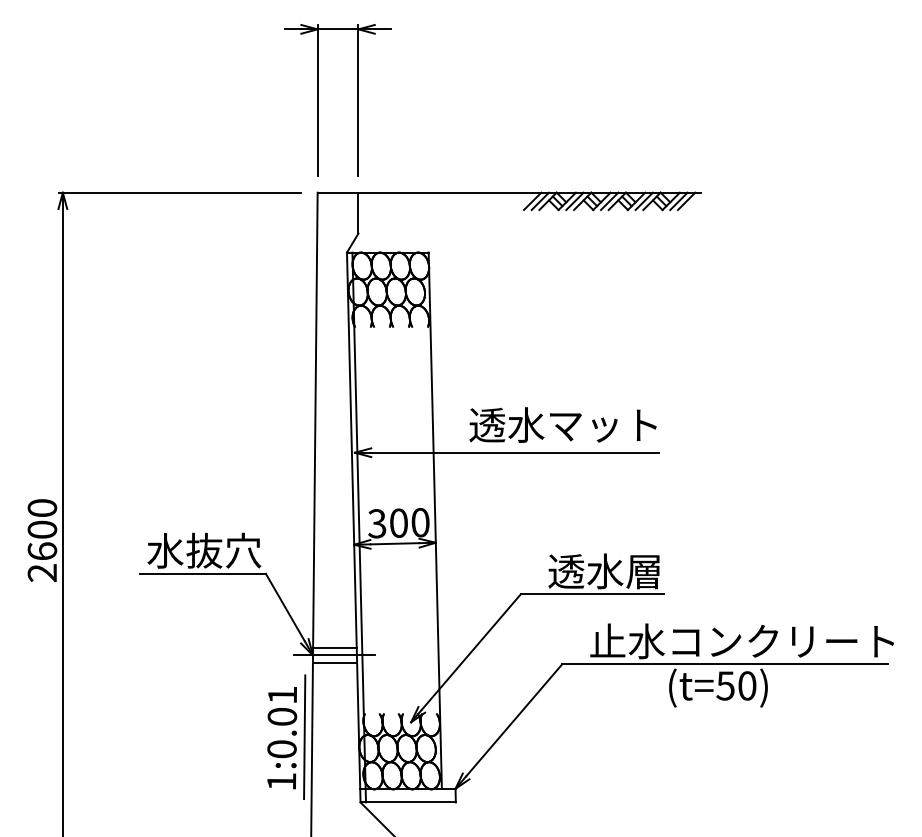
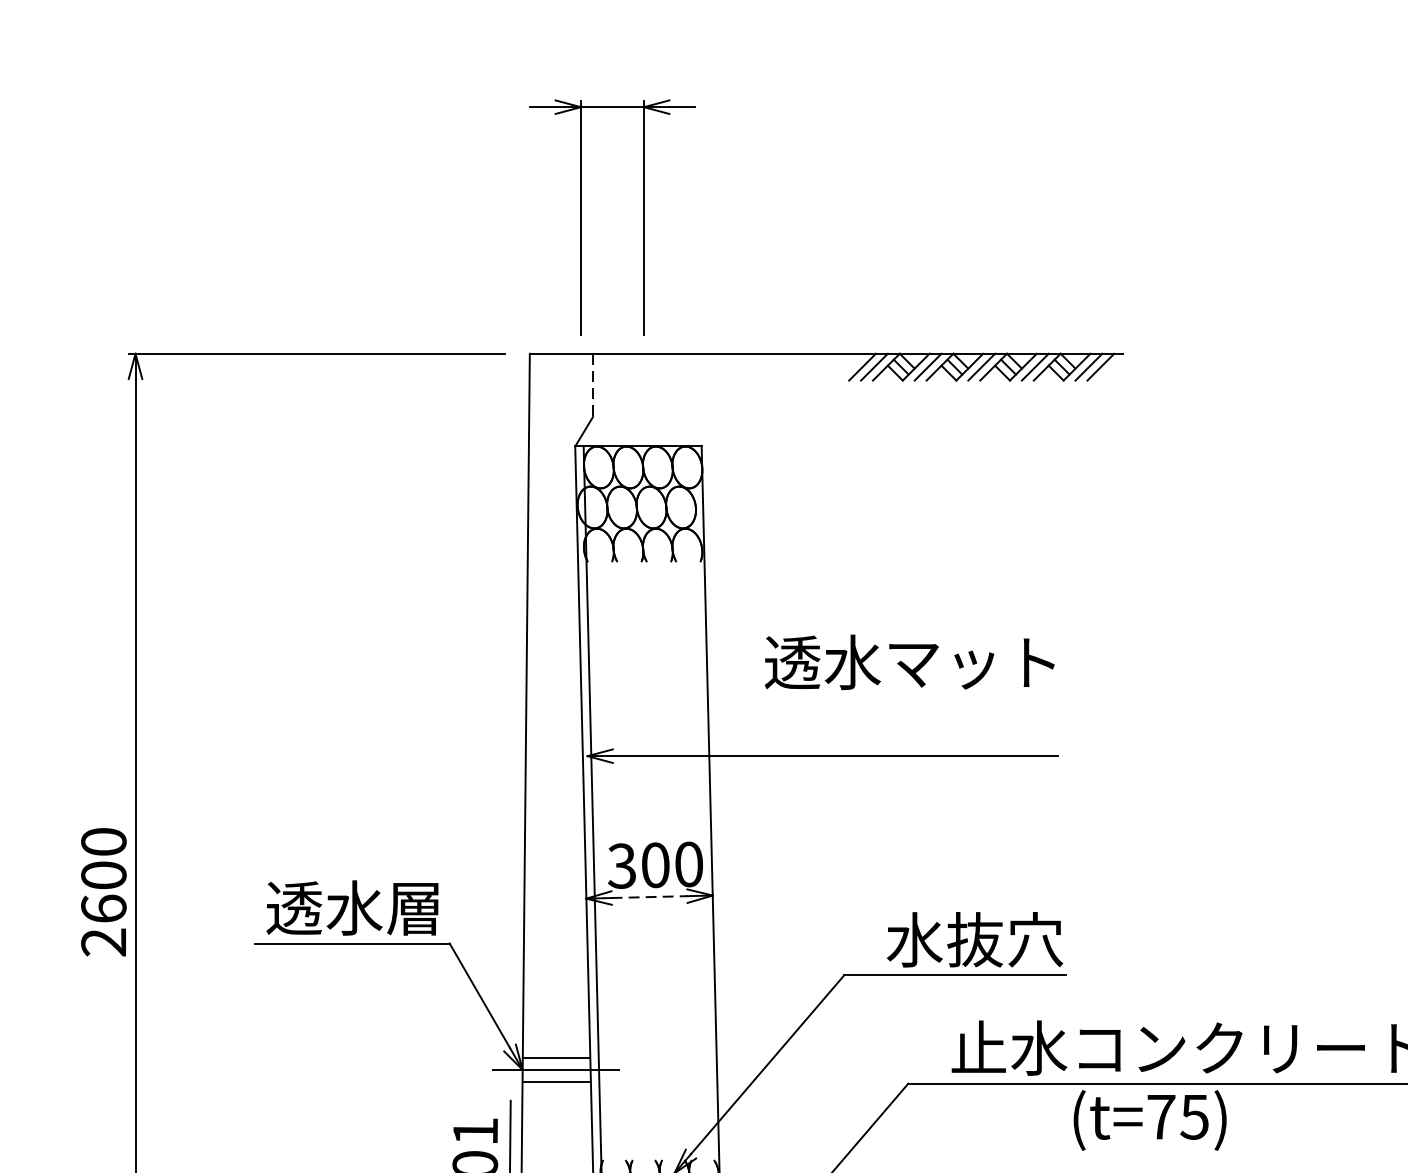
part: (318, 100) -> (582, 217), moved
line: (358, 213) -> (593, 385), solid -> dashed
text: (562, 424) -> (908, 661), moved
line: (395, 543) -> (650, 896), solid -> dashed
text: (204, 550) -> (354, 907), 水抜穴 -> 透水層
text: (605, 571) -> (975, 940), 透水層 -> 水抜穴
text: (736, 685) -> (1178, 1116), (t=50) -> (t=75)

